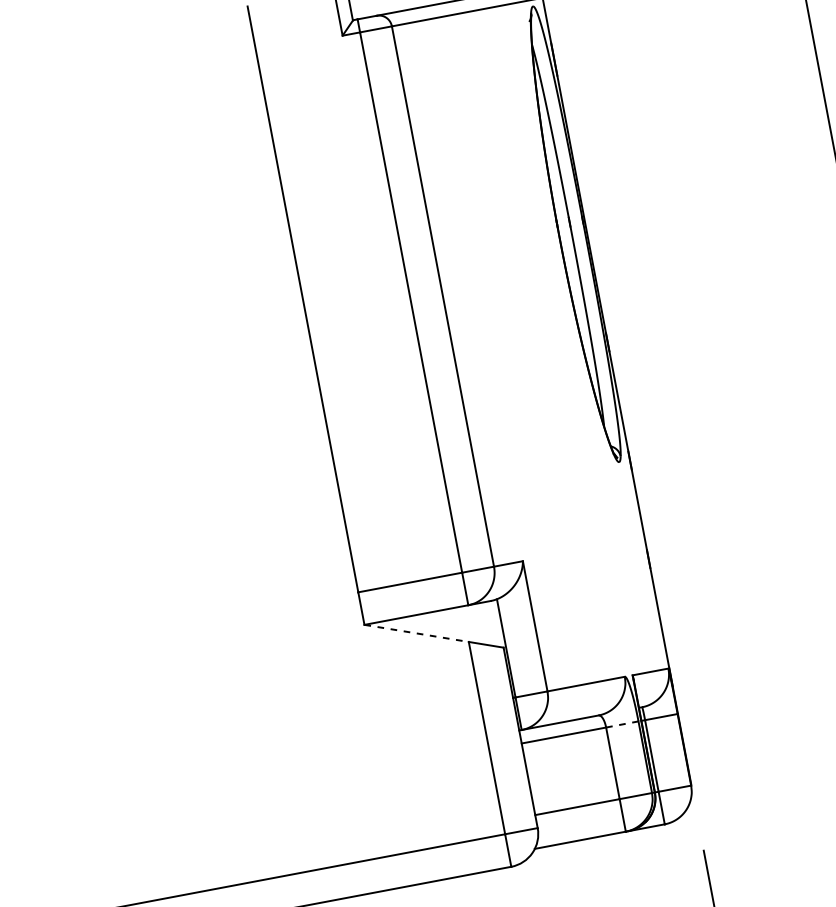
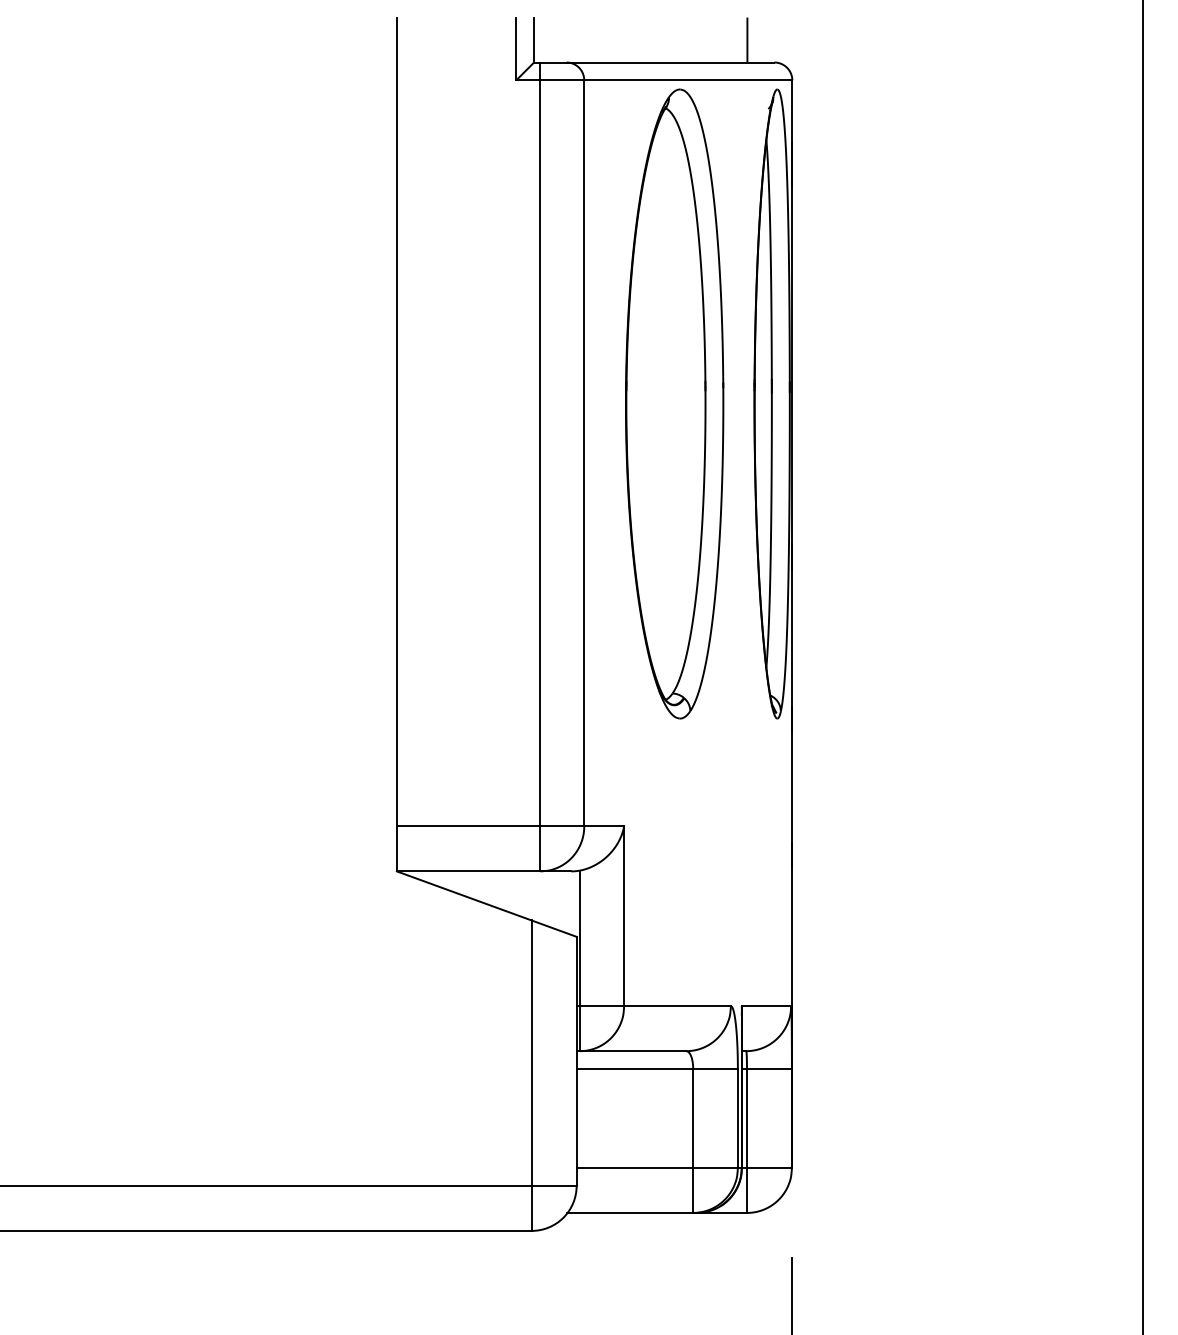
part: (501, 247) -> (674, 403), added
line: (416, 633) -> (464, 895), dashed -> solid
line: (623, 724) -> (716, 1069), dashed -> solid

